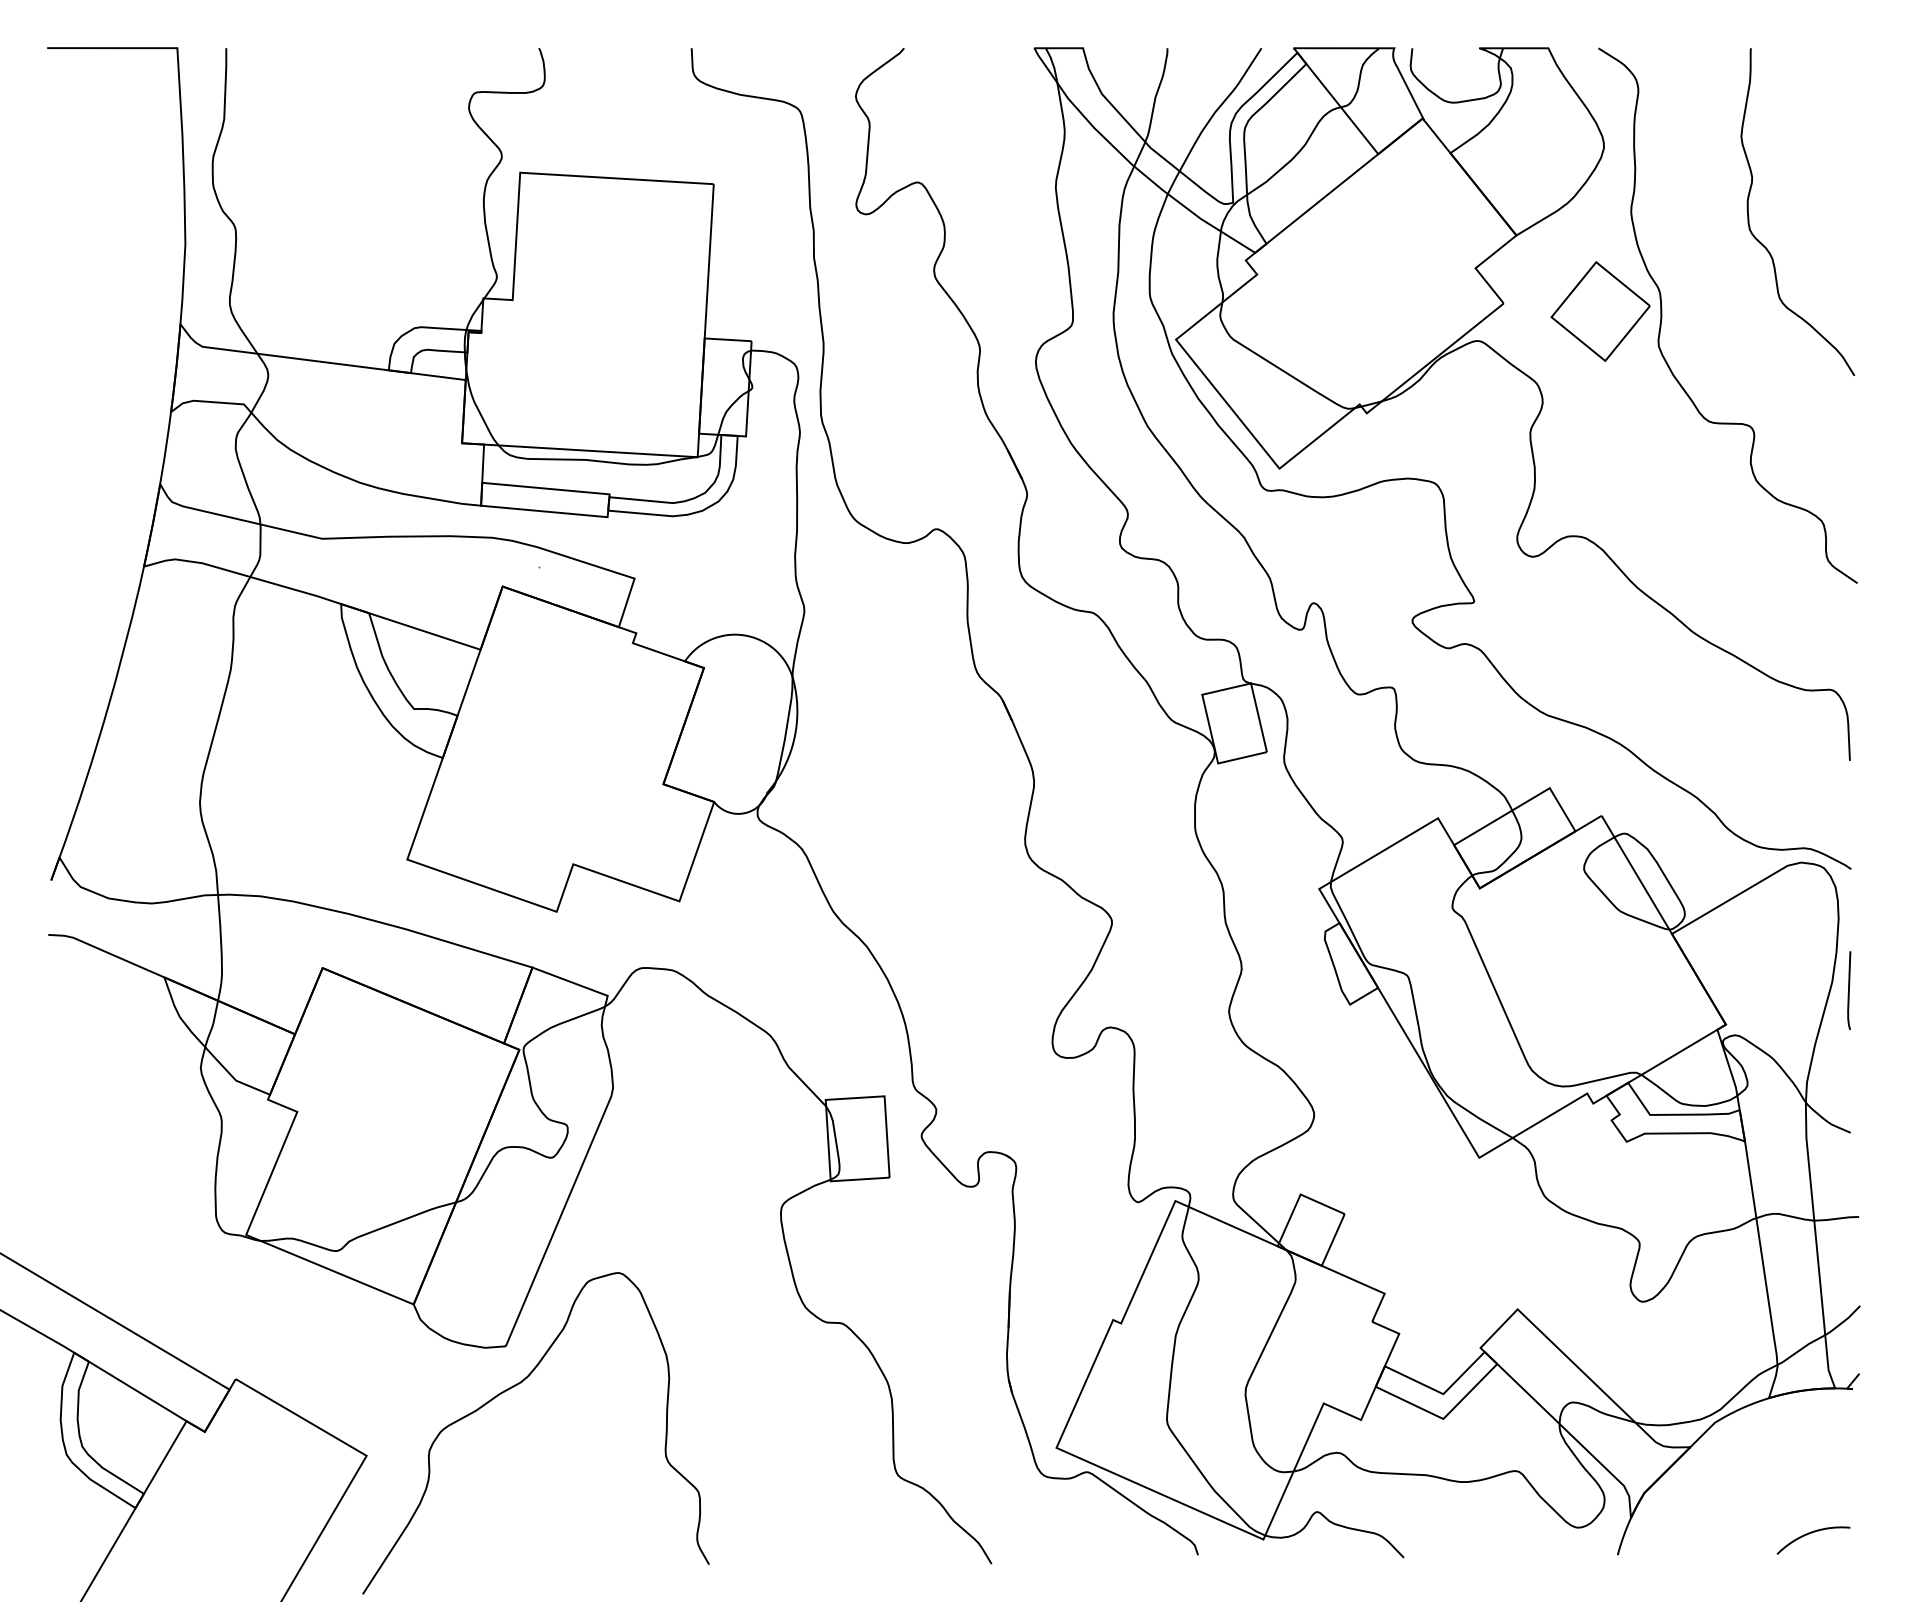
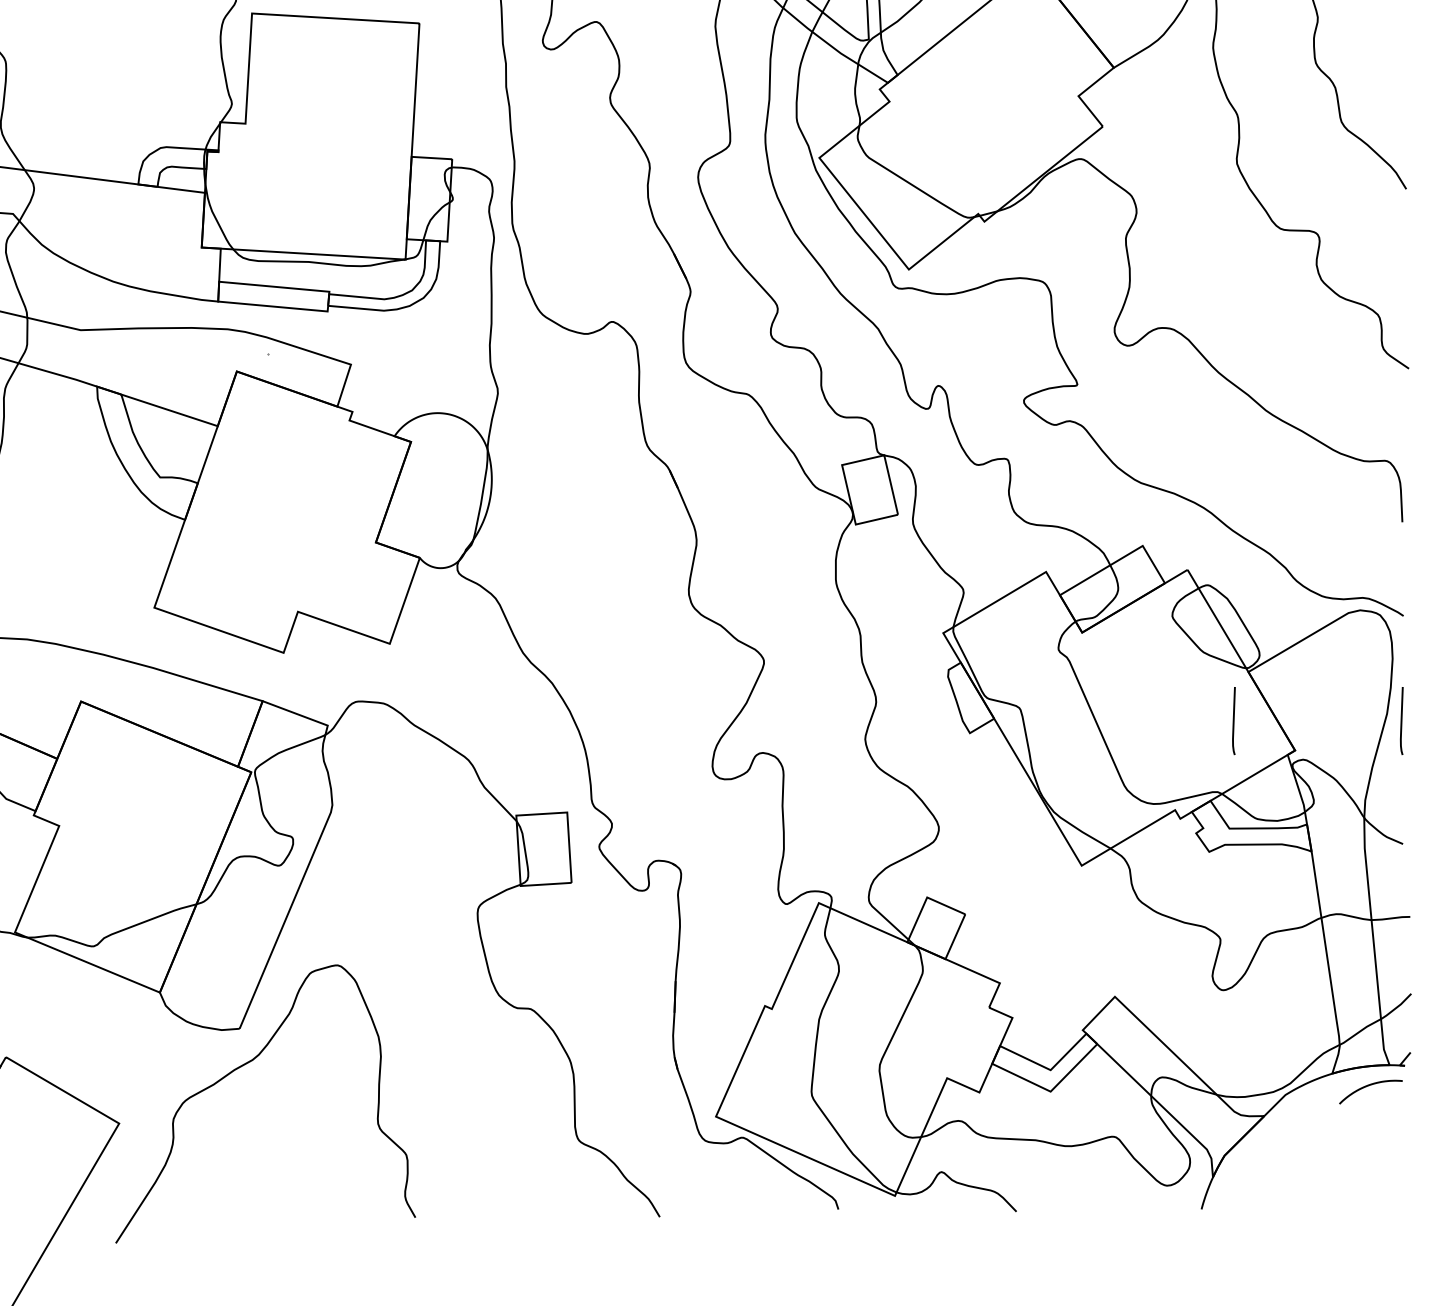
part: (1600, 311) -> (1186, 133), removed
line: (1655, 990) -> (1234, 720), added
curve: (1812, 1533) -> (1370, 1086), moved

